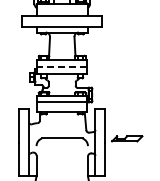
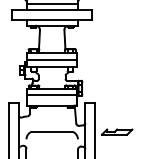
line: (61, 11) -> (51, 4), added
line: (62, 67) -> (52, 60), dashed -> solid

